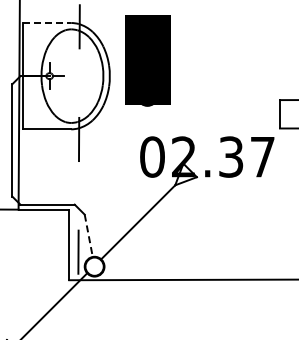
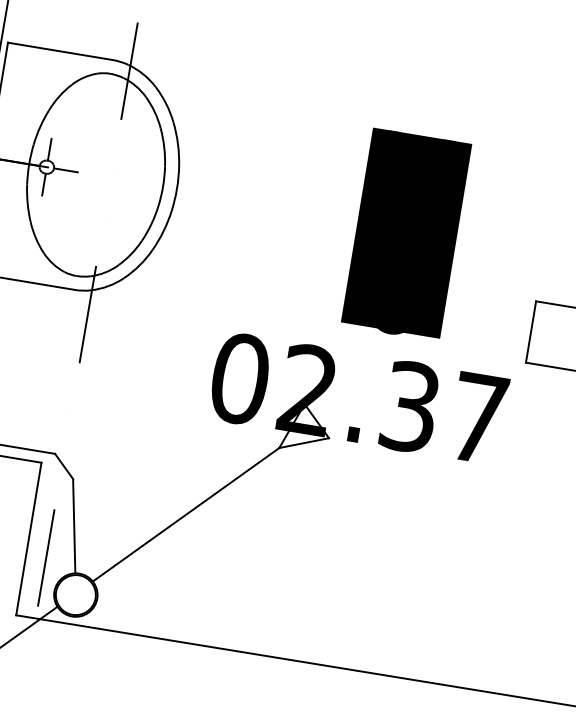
line: (47, 23) -> (61, 52), dashed -> solid
text: (147, 60) -> (406, 234), moved
line: (88, 235) -> (73, 525), dashed -> solid

